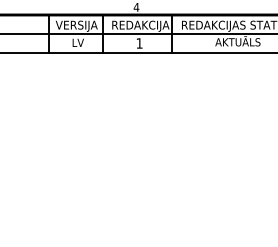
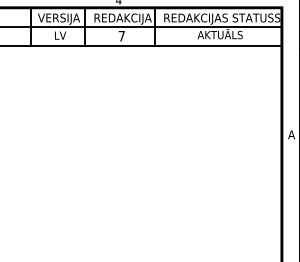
text: (139, 43) -> (121, 36), 1 -> 7

